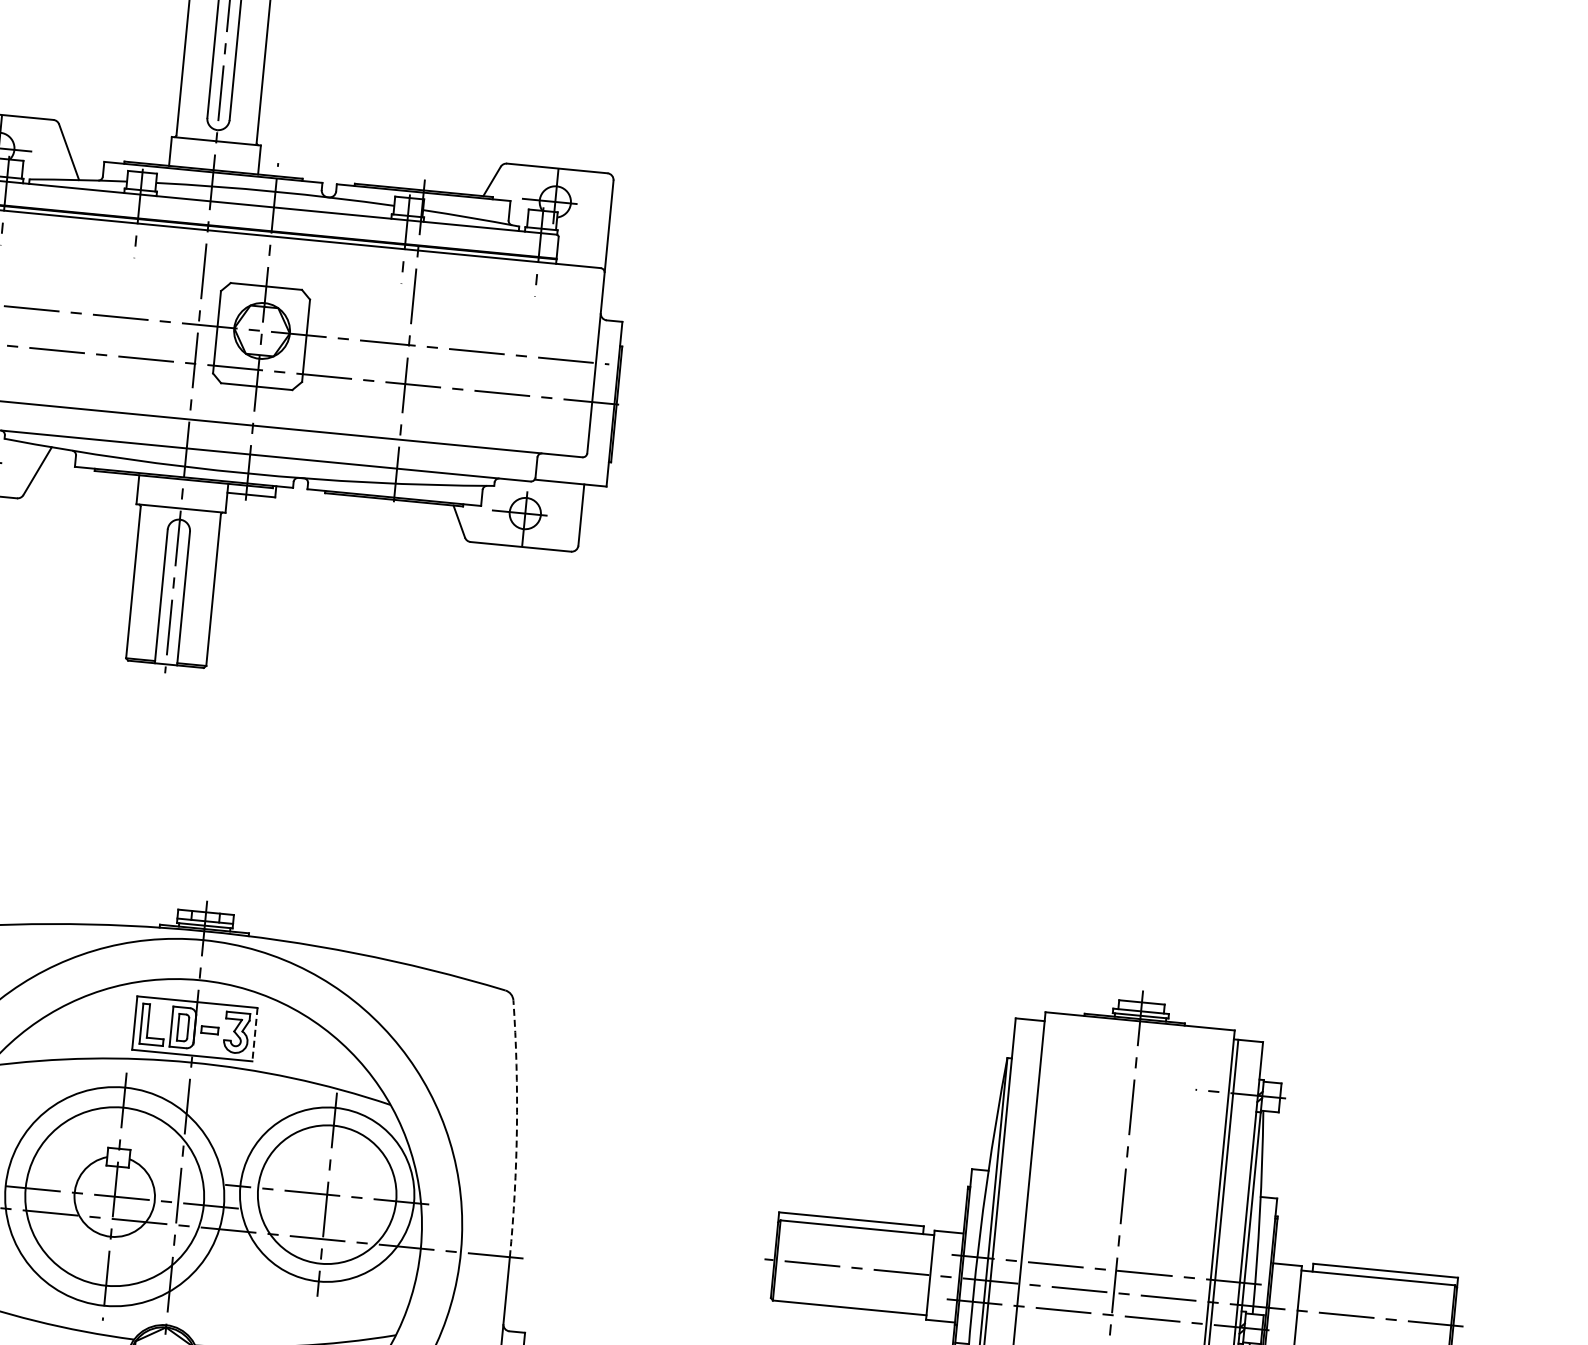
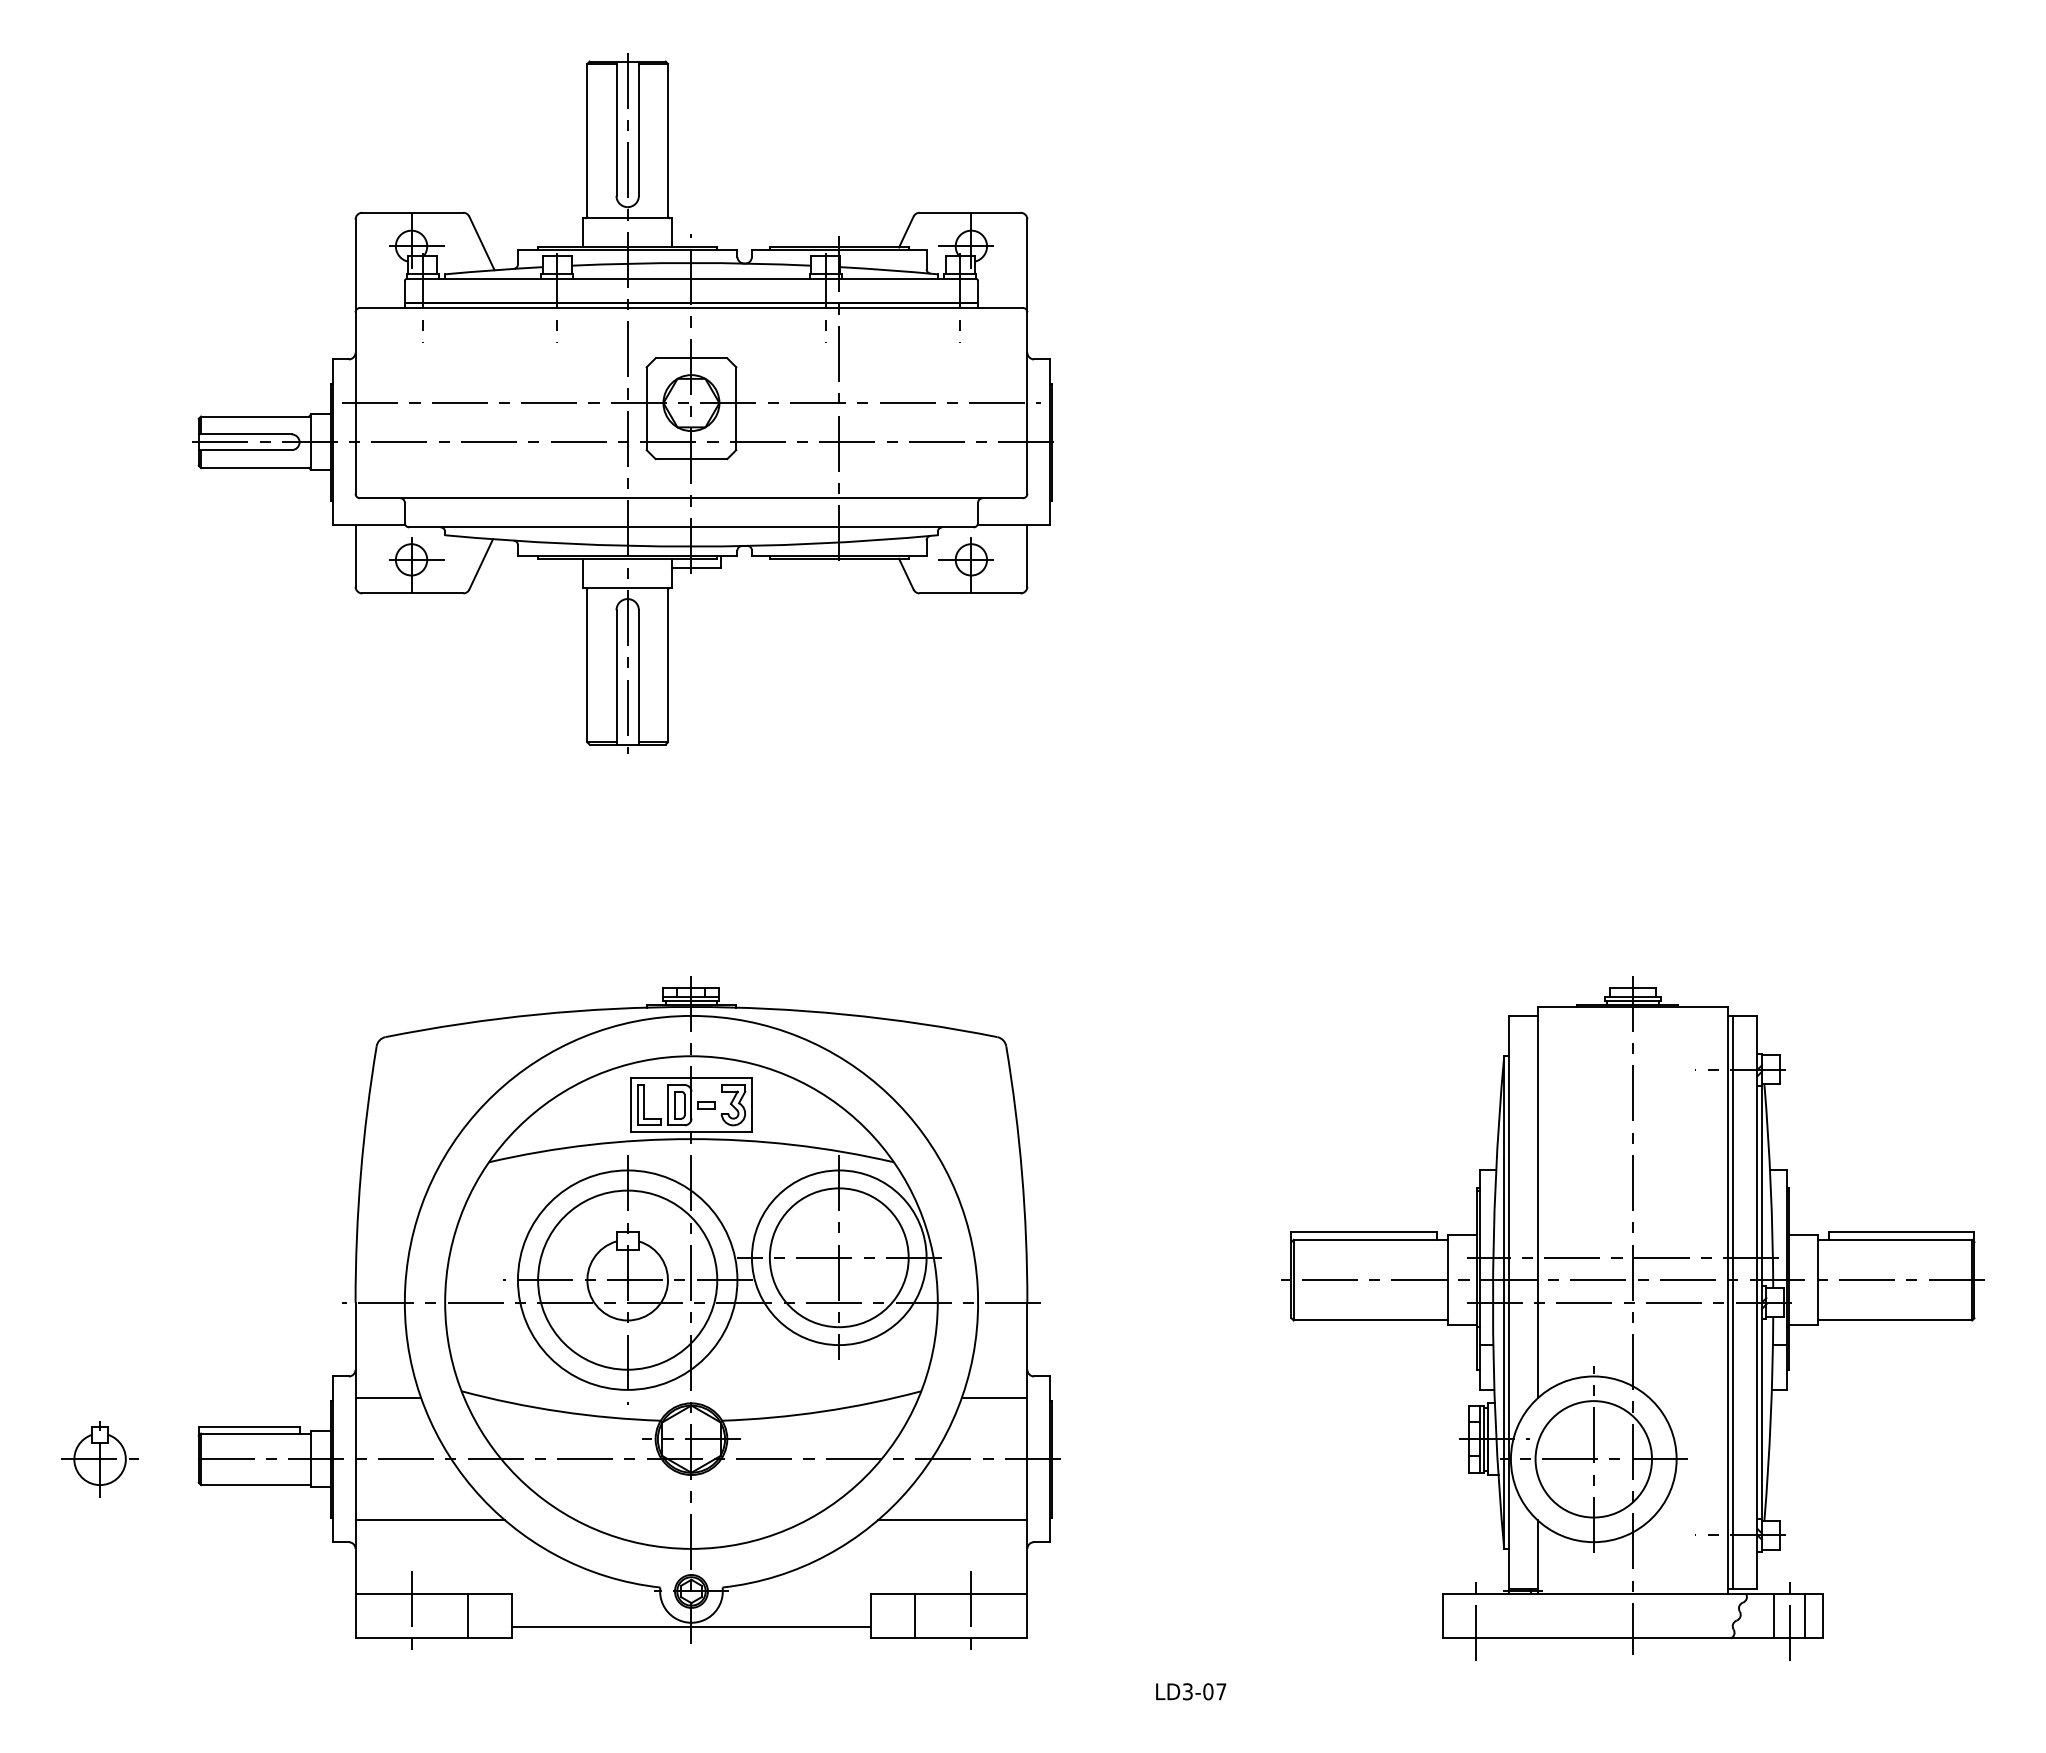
line: (254, 1034) -> (751, 1105), dashed -> solid
arc: (517, 1129) -> (1022, 1174), dashed -> solid

